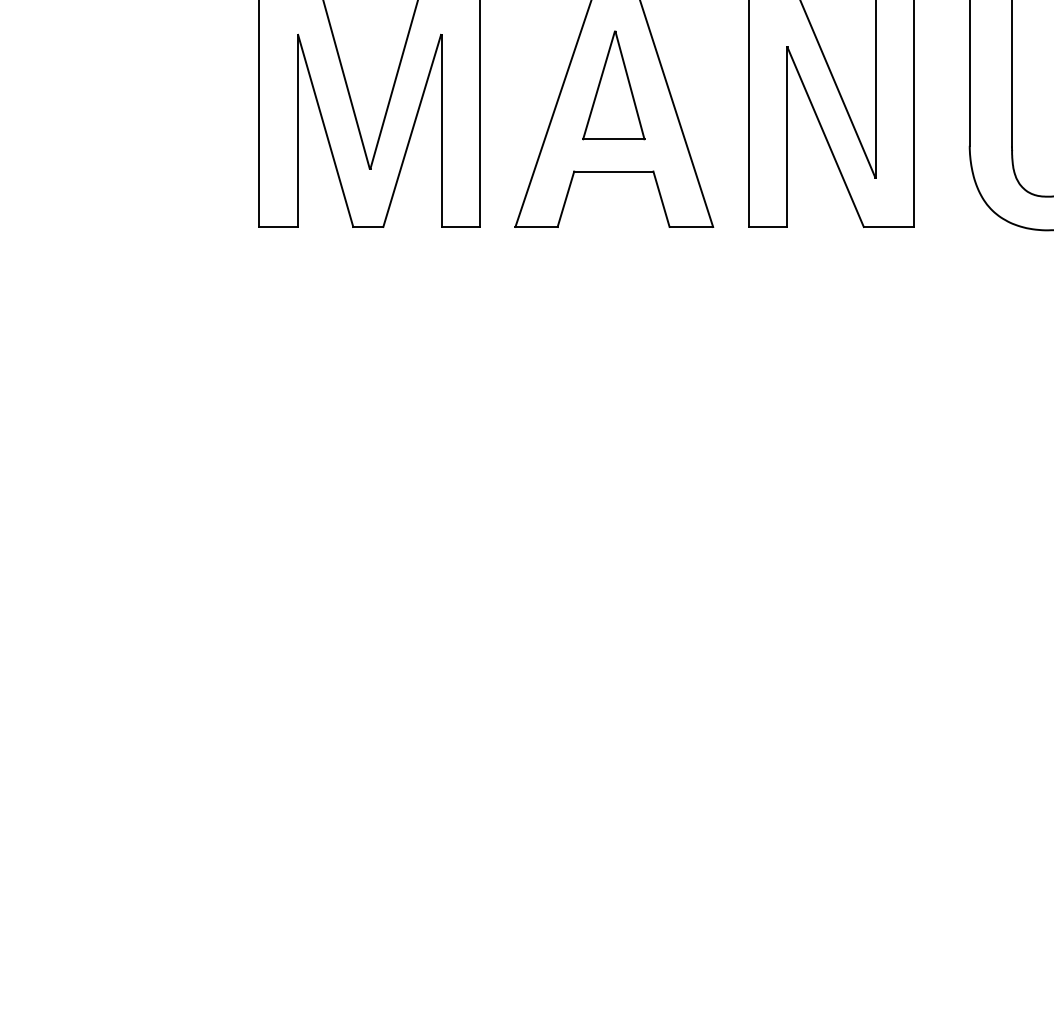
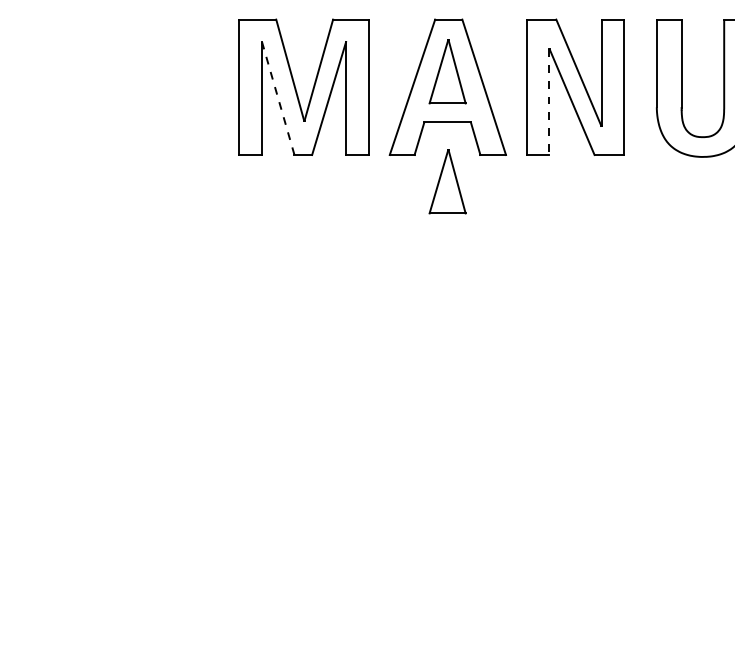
line: (326, 130) -> (278, 98), solid -> dashed
line: (787, 137) -> (549, 102), solid -> dashed
part: (613, 272) -> (447, 181), added

